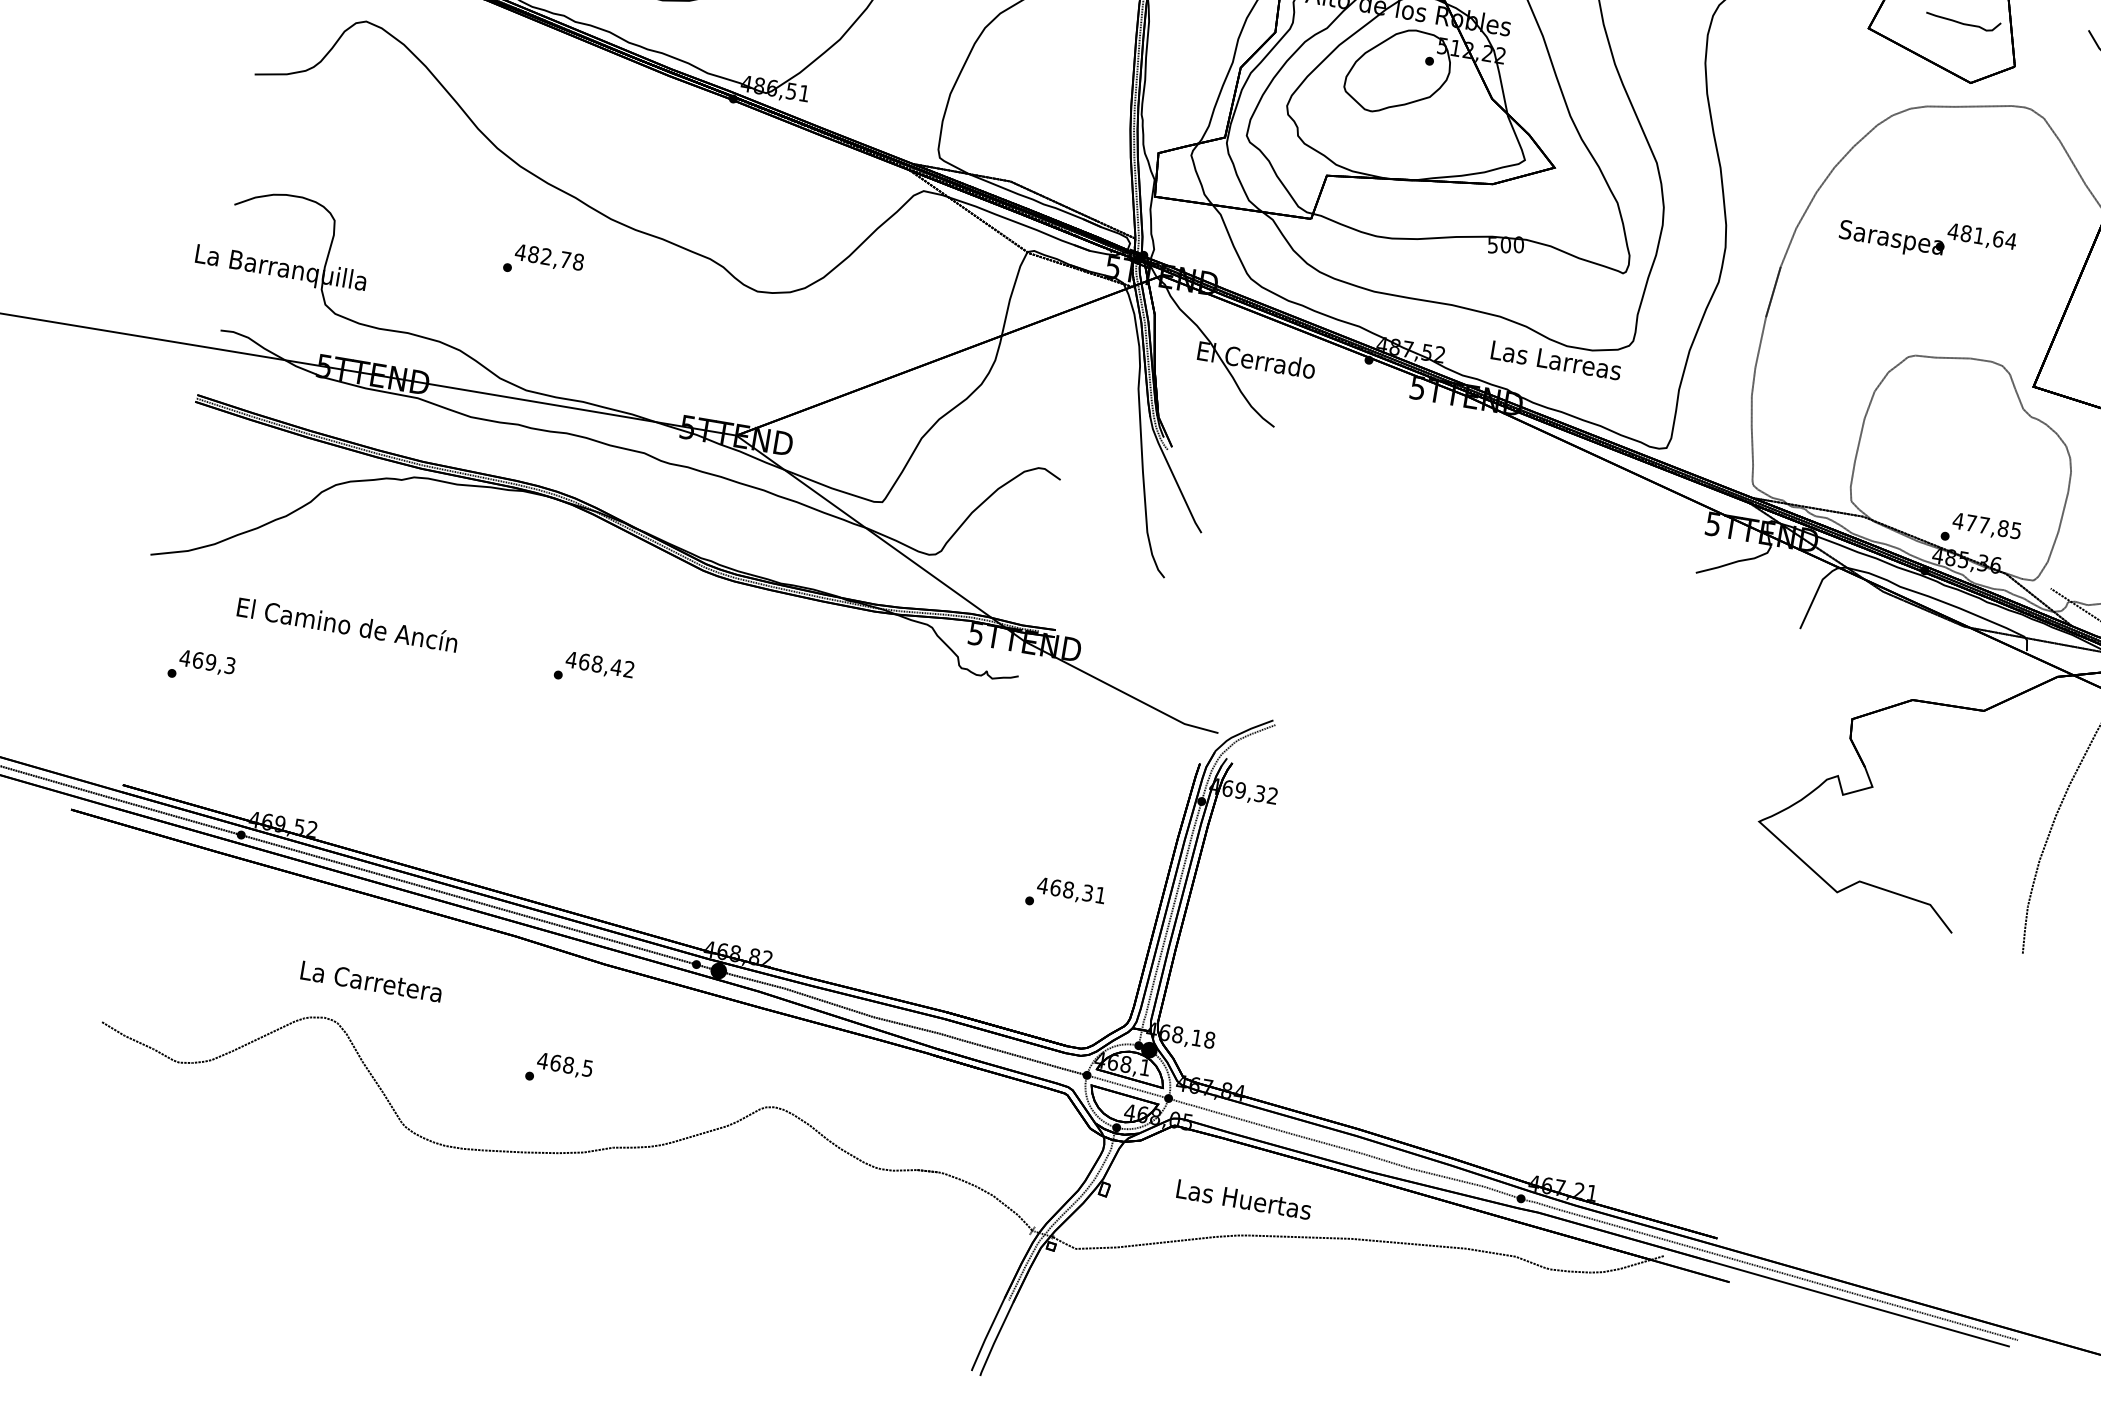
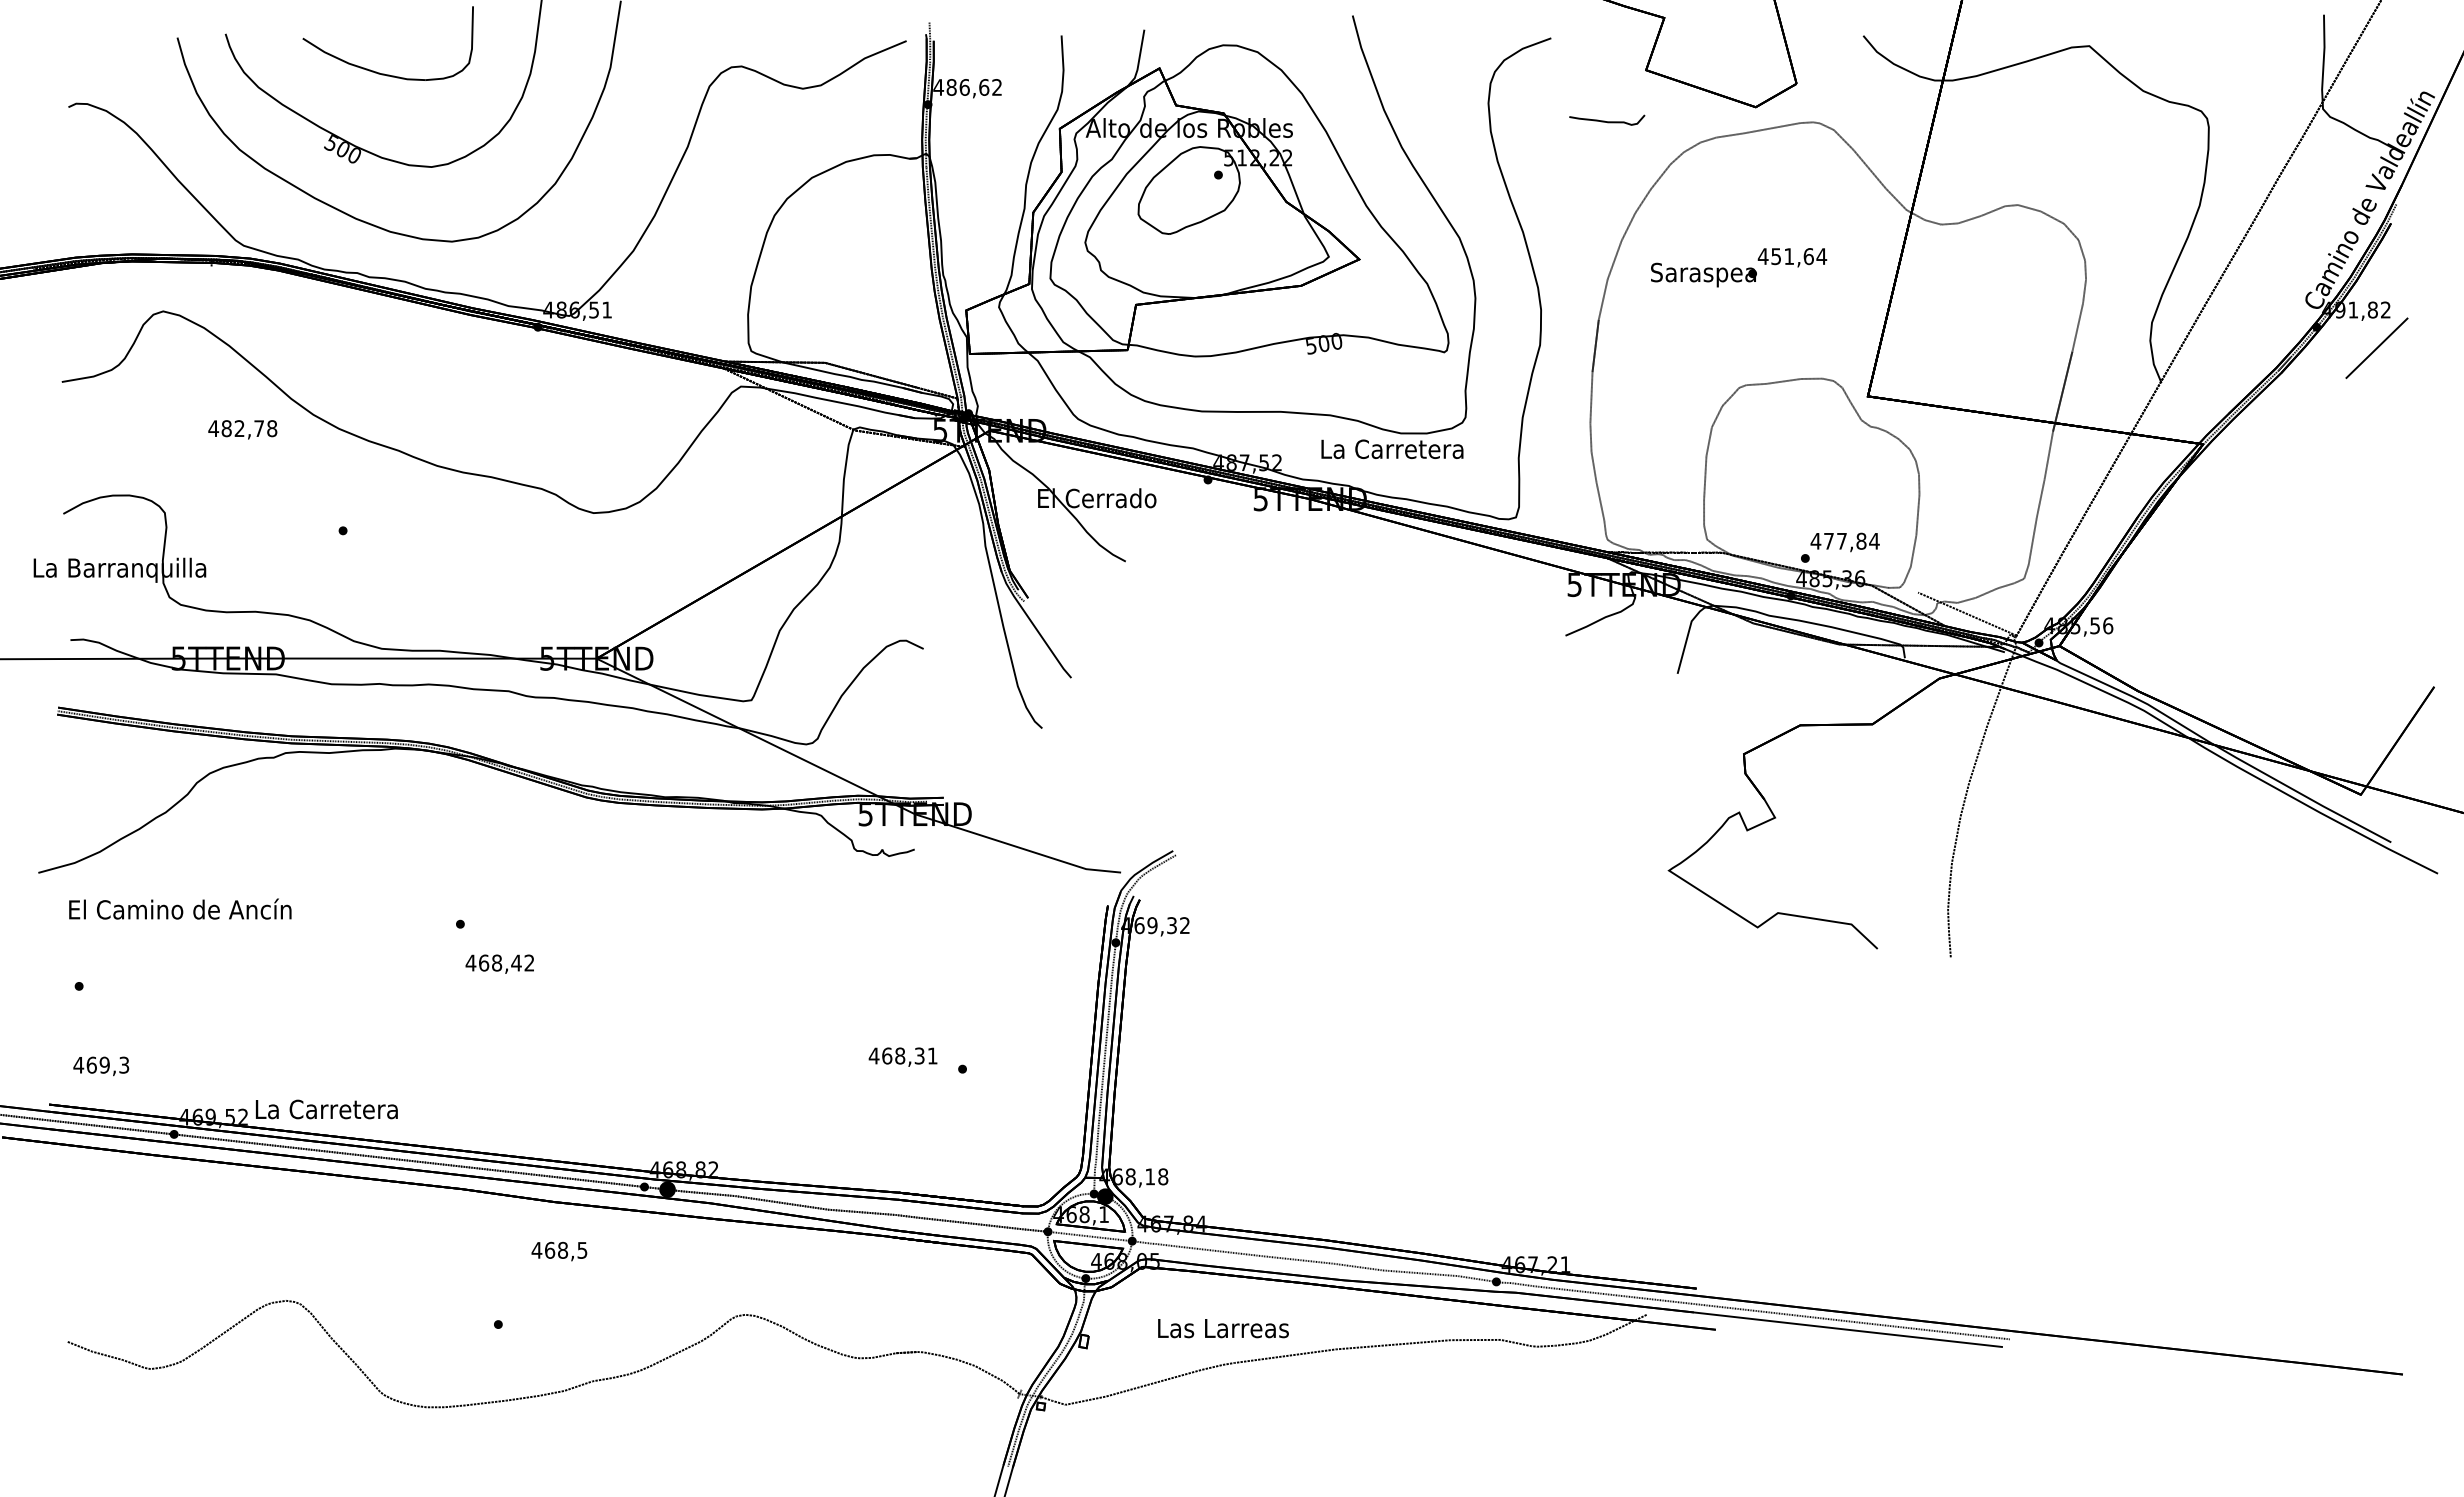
curve: (1963, 23) -> (1607, 121), moved
text: (1966, 233) -> (1776, 256), 481,64 -> 451,64
text: (549, 258) -> (242, 429), moved
text: (1555, 360) -> (1392, 449), Las Larreas -> La Carretera
text: (2016, 530) -> (1874, 541), 477,85 -> 477,84
text: (347, 623) -> (180, 908), moved
text: (207, 663) -> (101, 1066), moved
text: (599, 664) -> (499, 963), moved
text: (1070, 890) -> (902, 1056), moved
text: (371, 981) -> (326, 1109), moved
text: (564, 1065) -> (559, 1251), moved
text: (1244, 1199) -> (1223, 1328), Las Huertas -> Las Larreas

